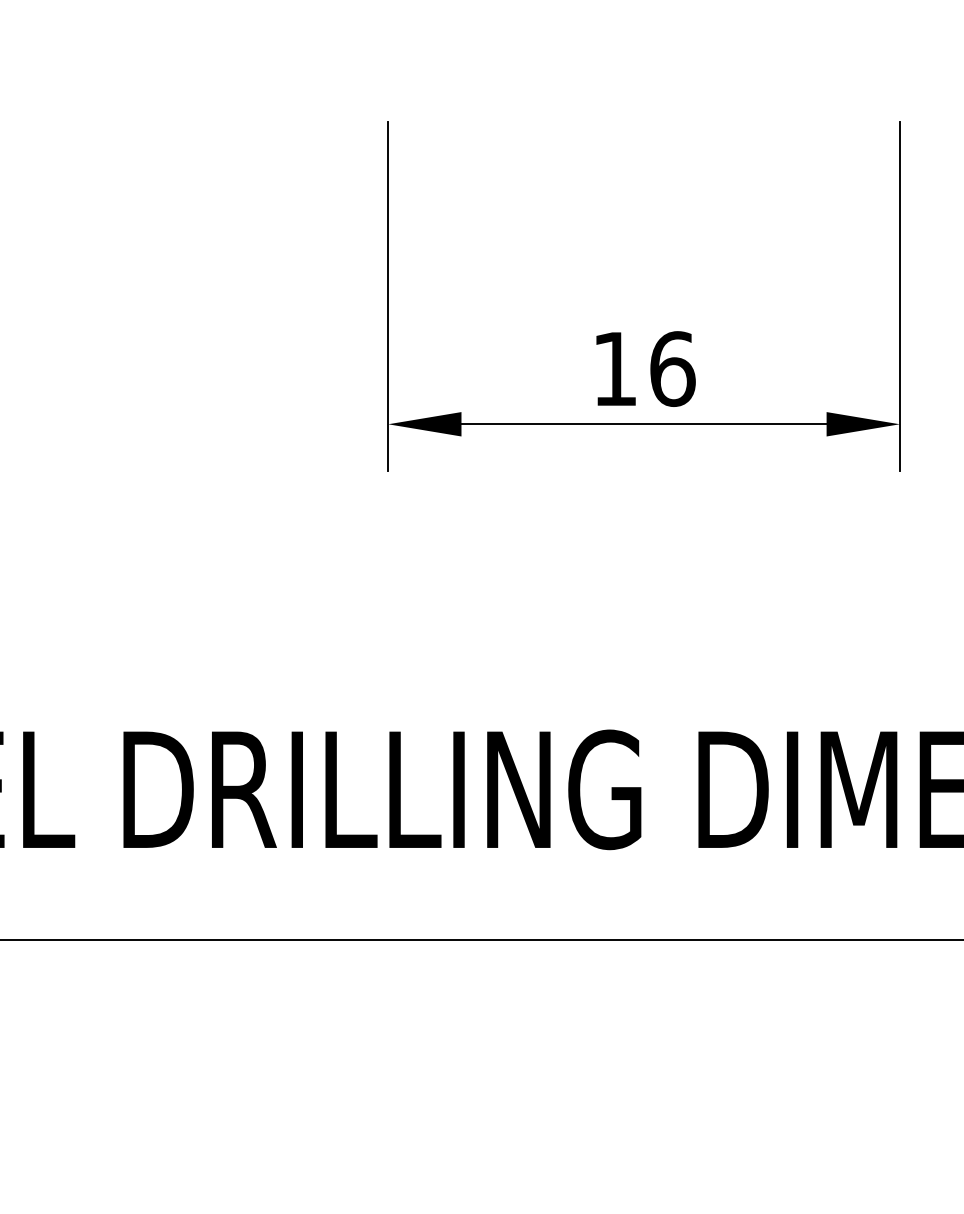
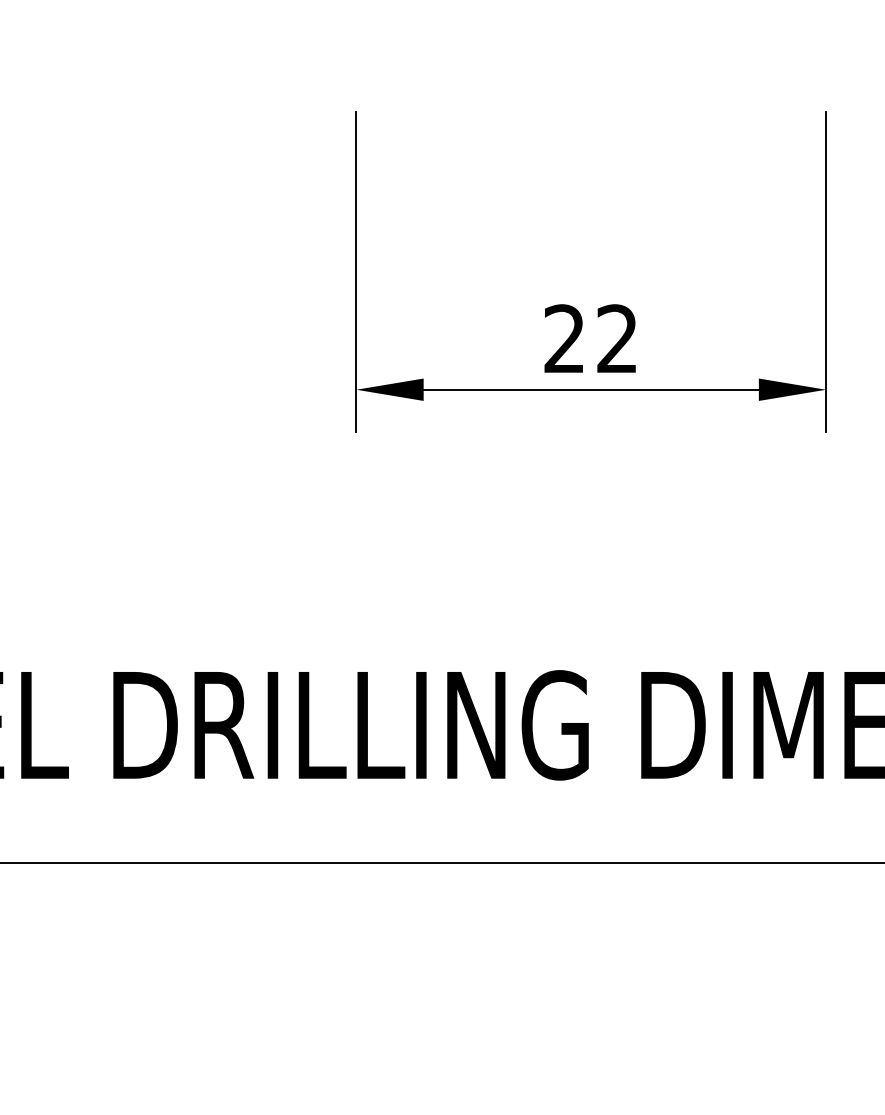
text: (644, 368) -> (591, 338), 16 -> 22

